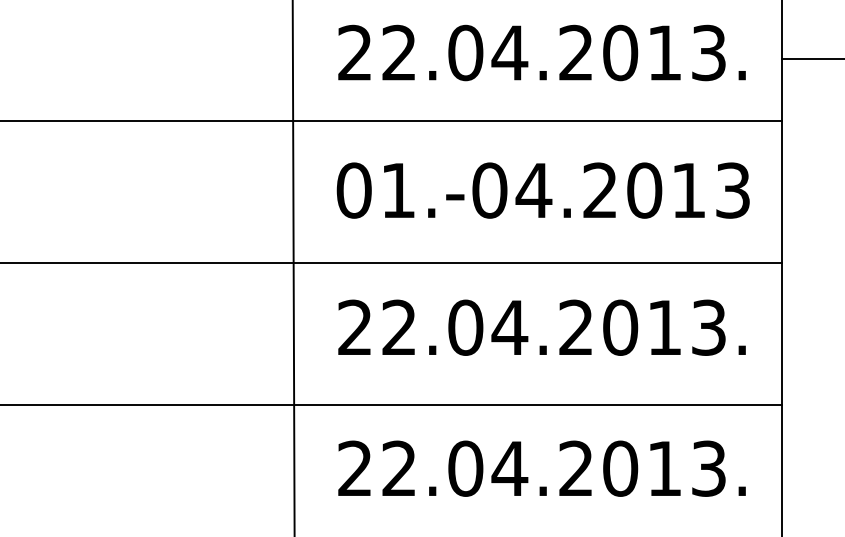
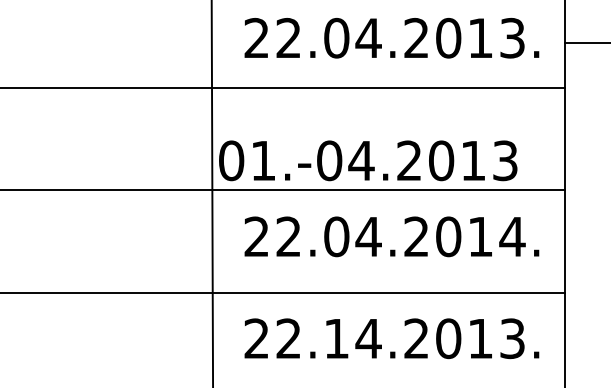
text: (542, 190) -> (367, 160), moved
text: (708, 327) -> (512, 236), 22.04.2013. -> 22.04.2014.
text: (465, 468) -> (336, 338), 22.04.2013. -> 22.14.2013.

